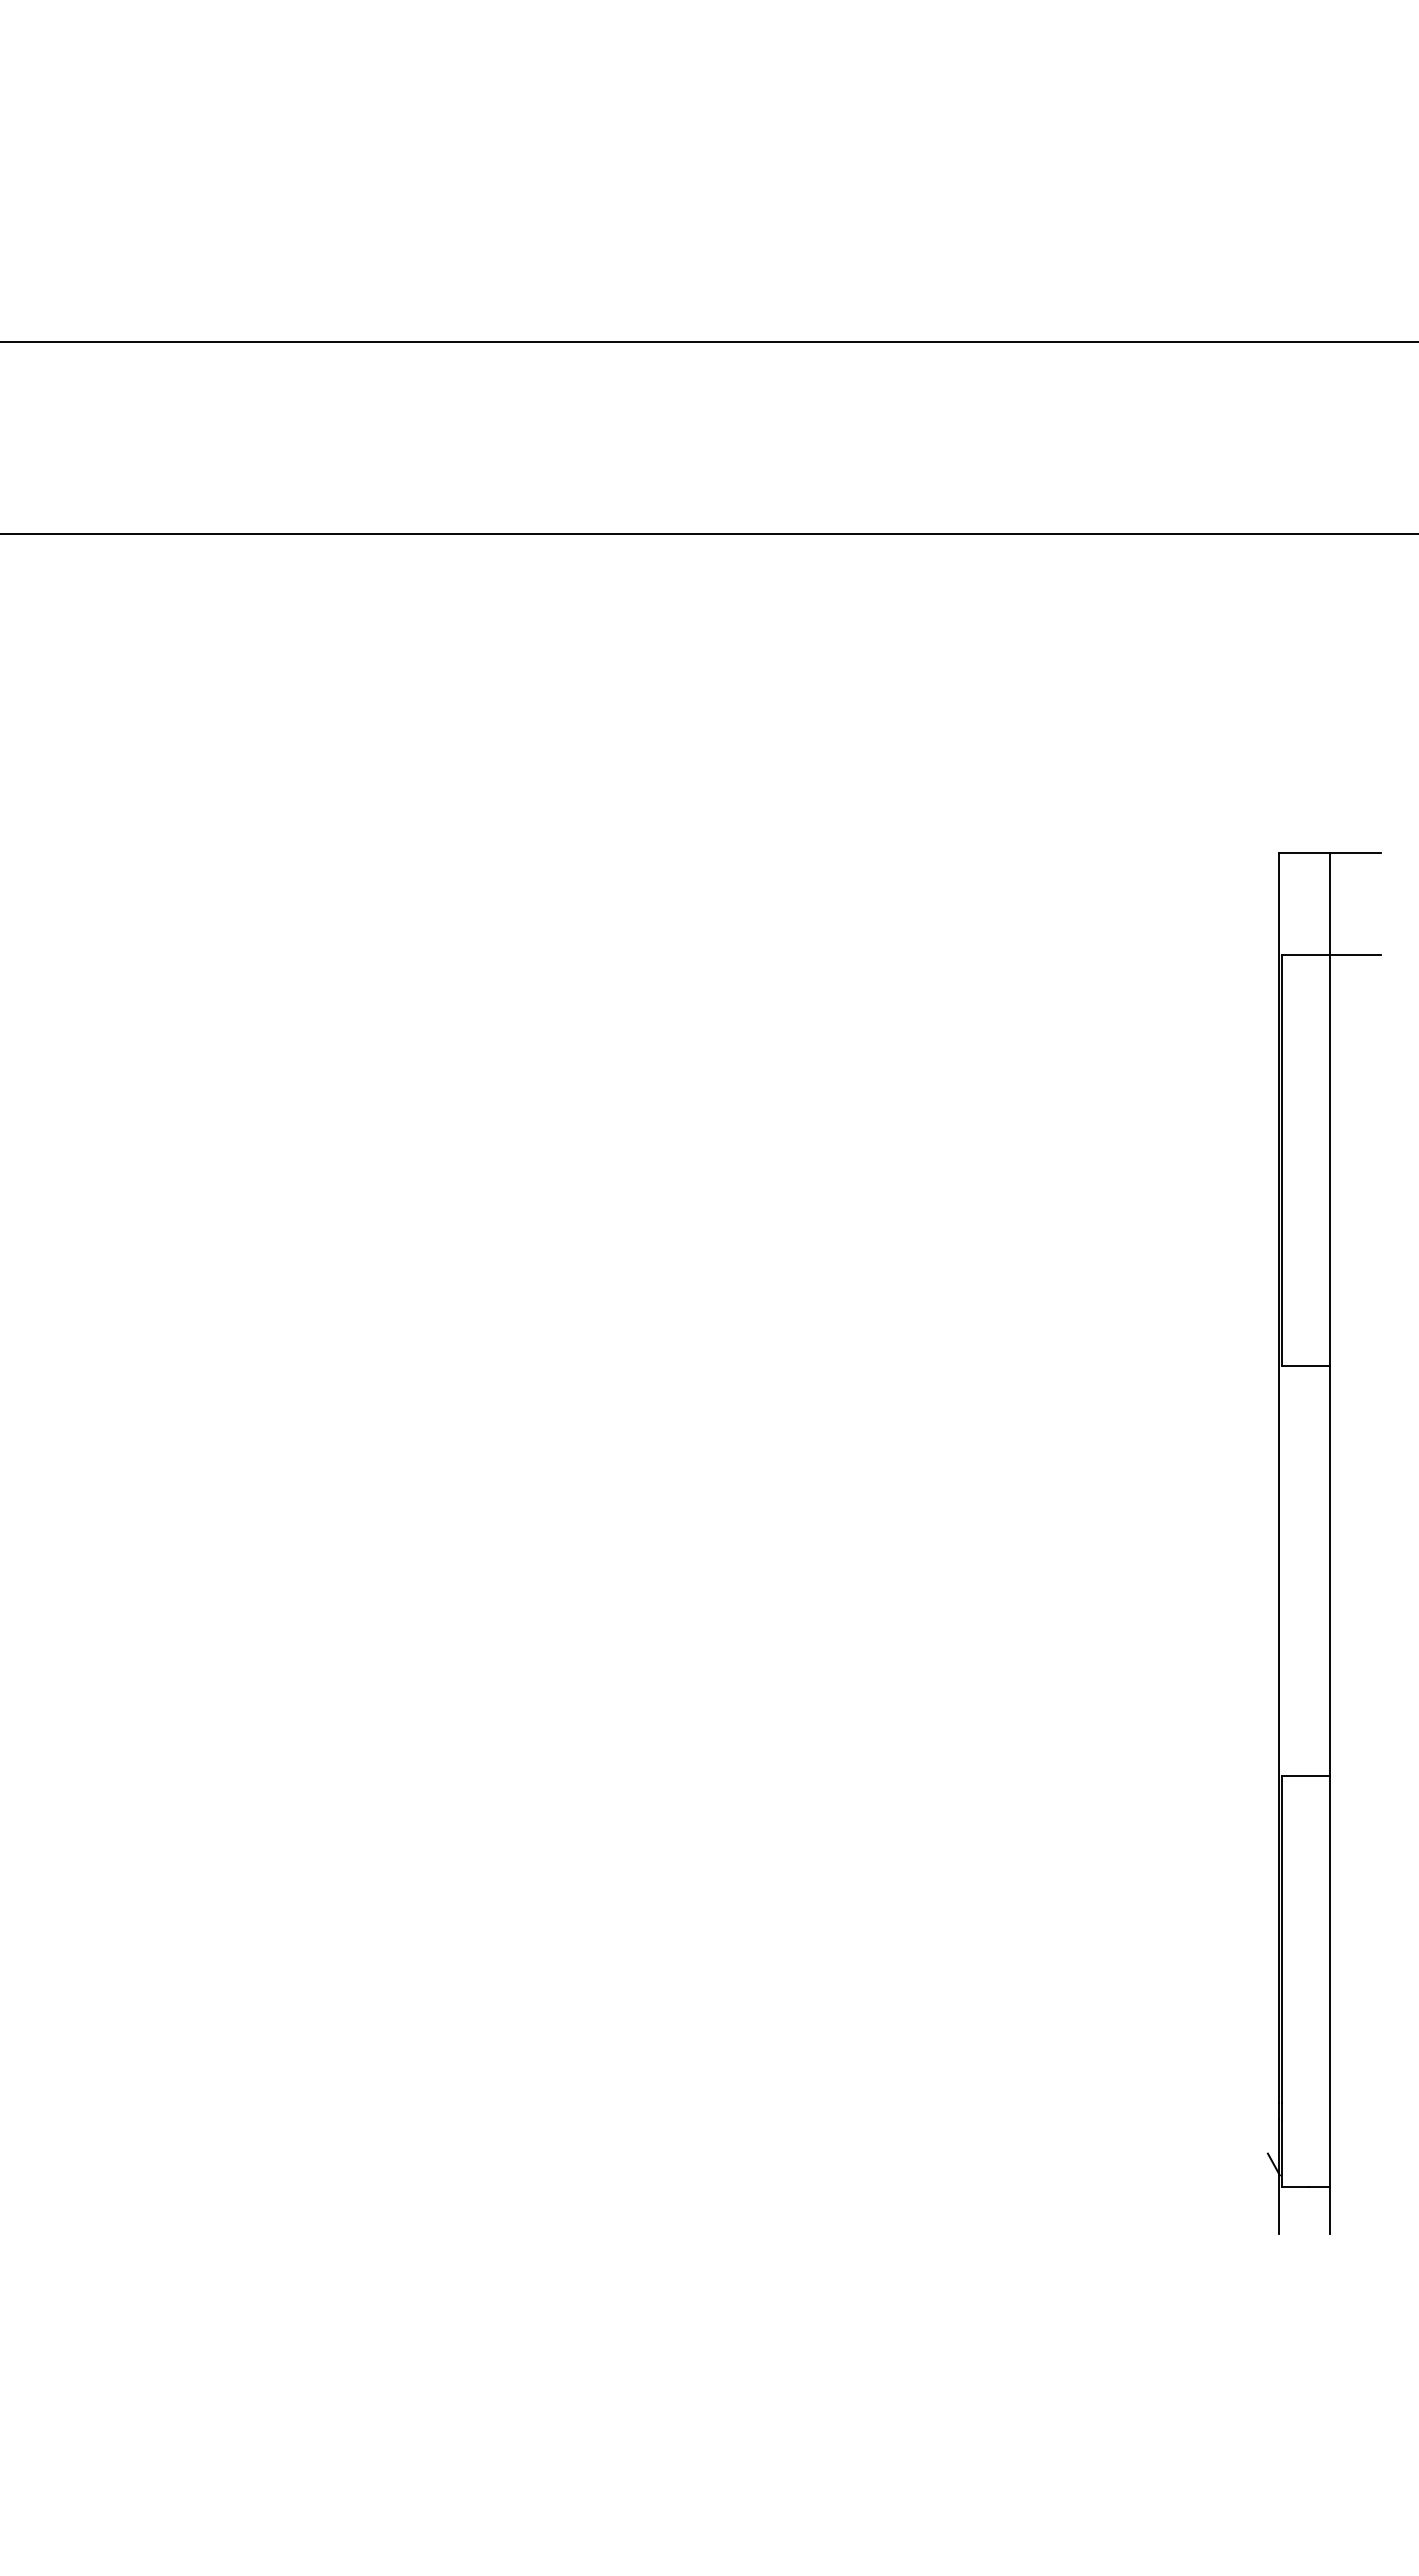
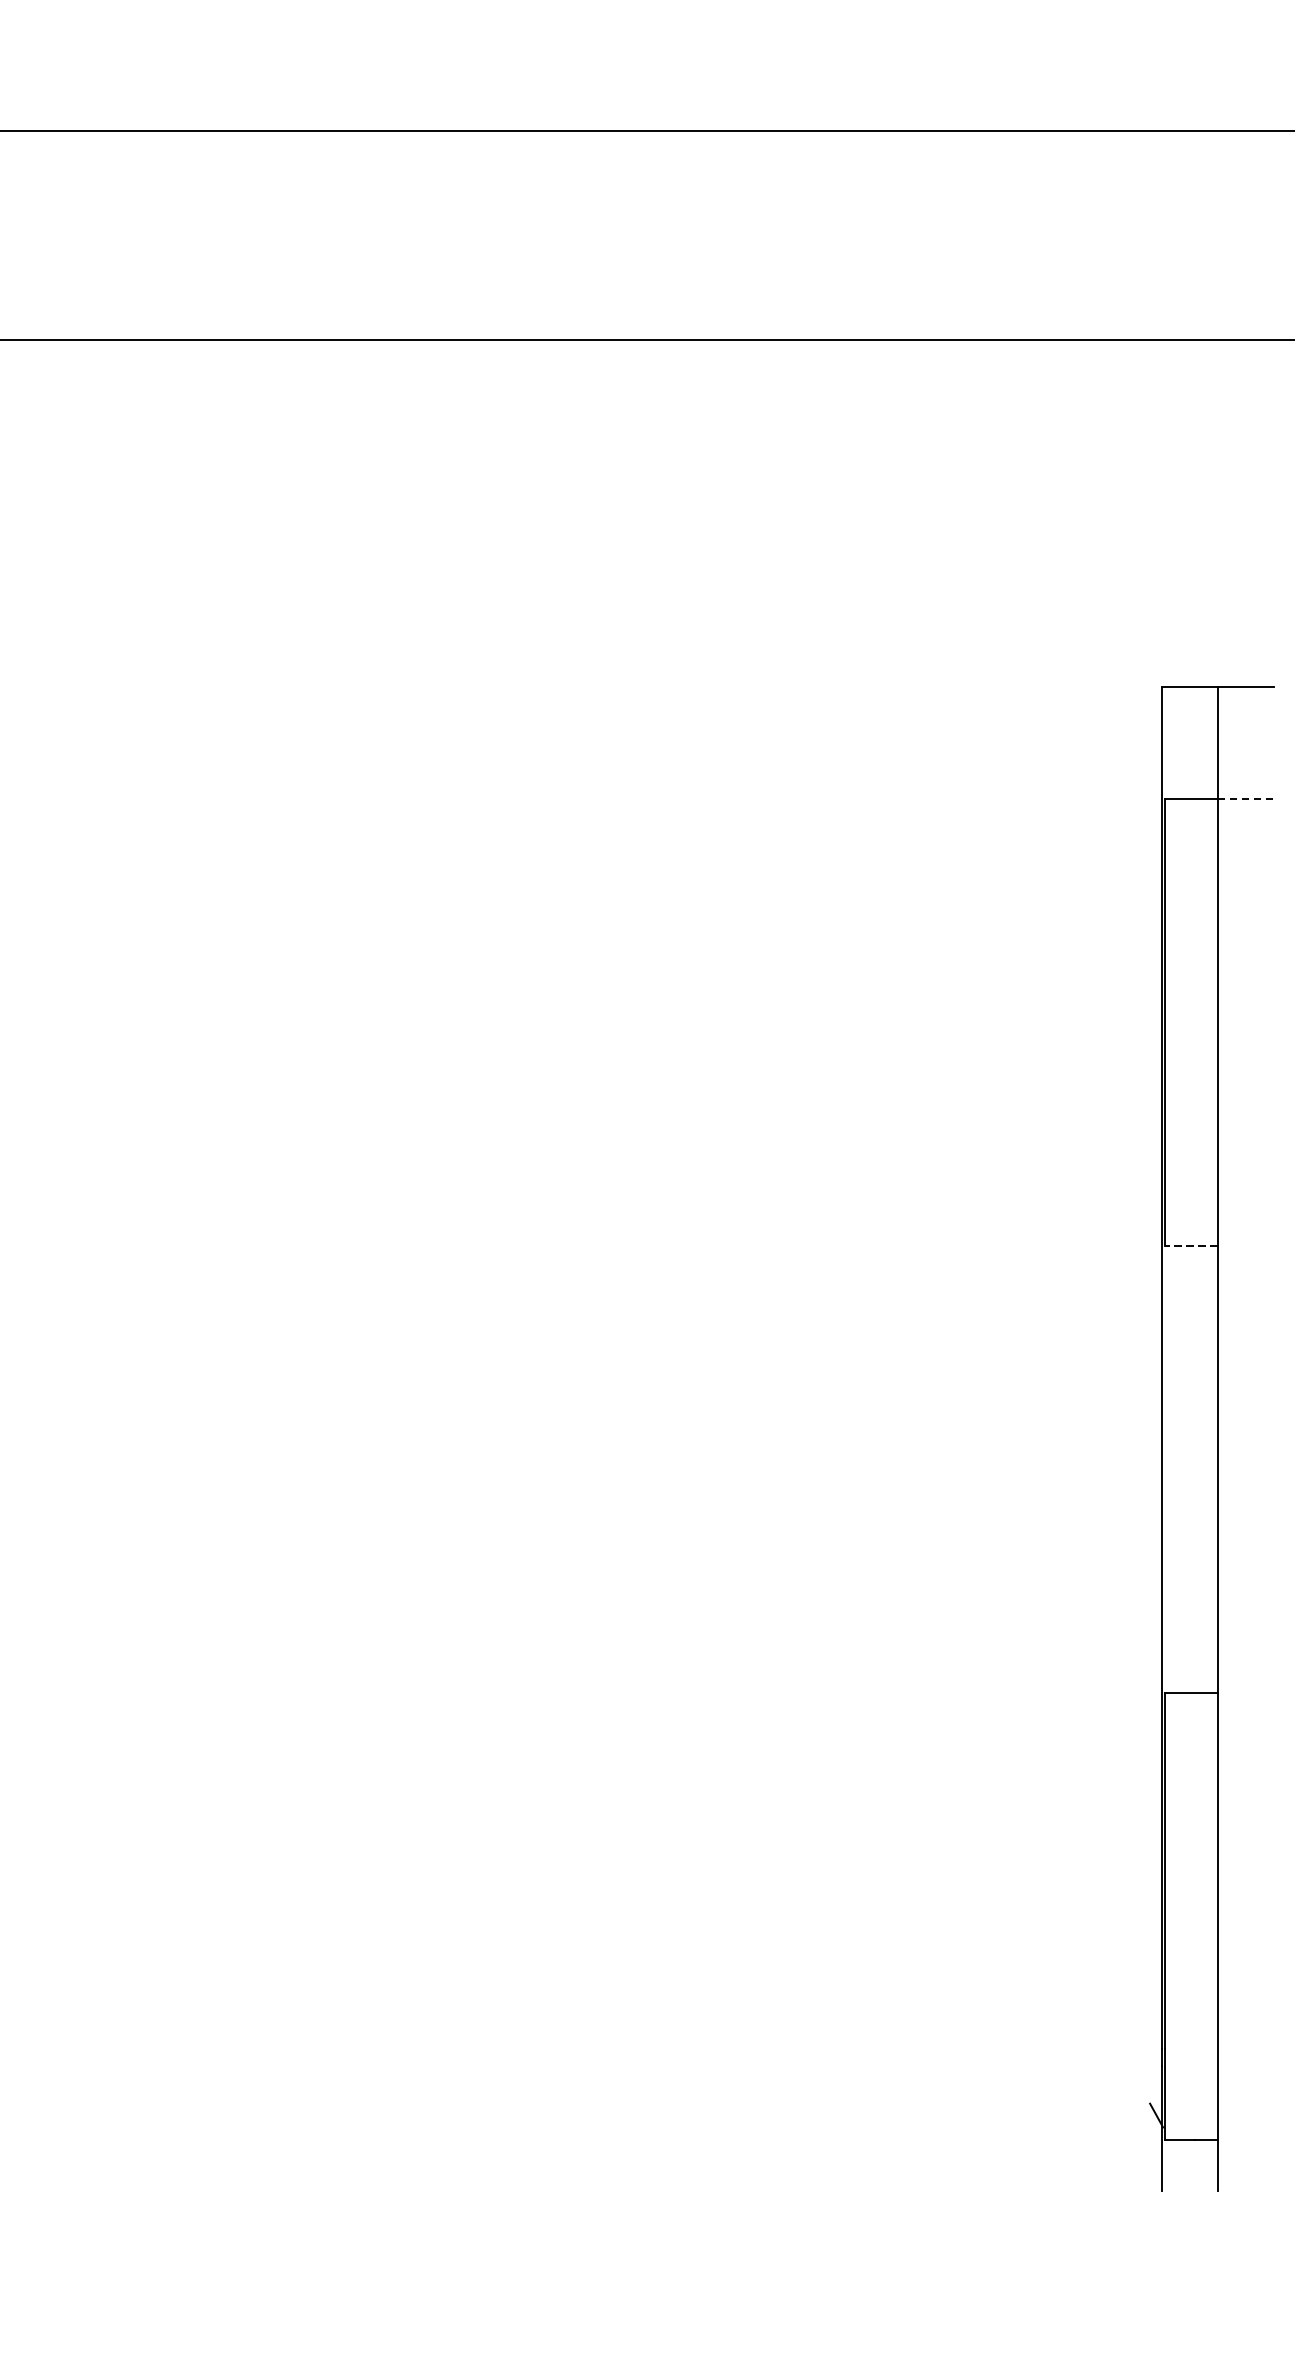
line: (1355, 955) -> (1245, 799), solid -> dashed
line: (1305, 1365) -> (1191, 1245), solid -> dashed

